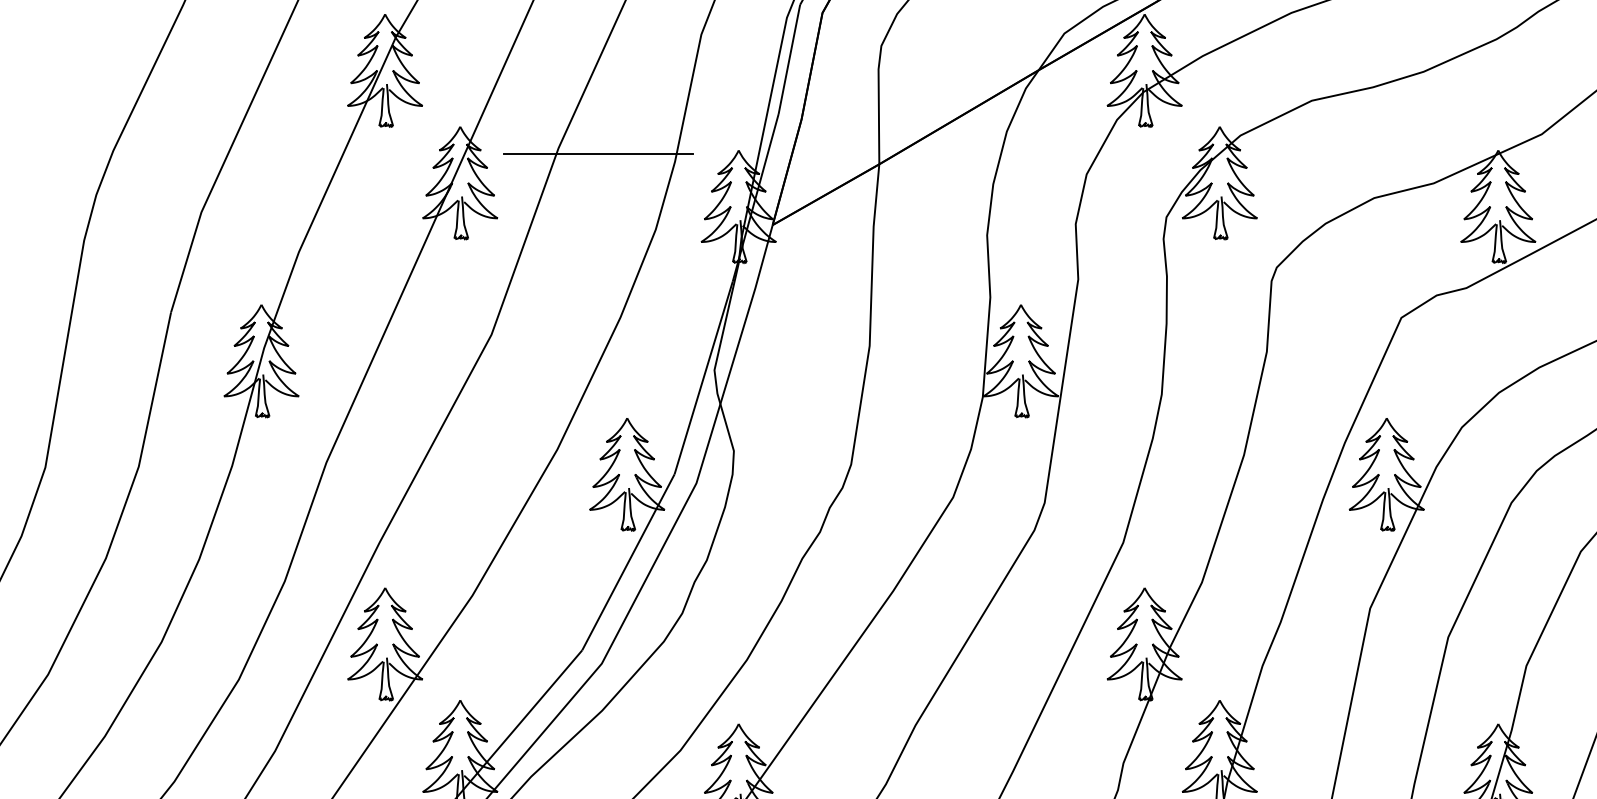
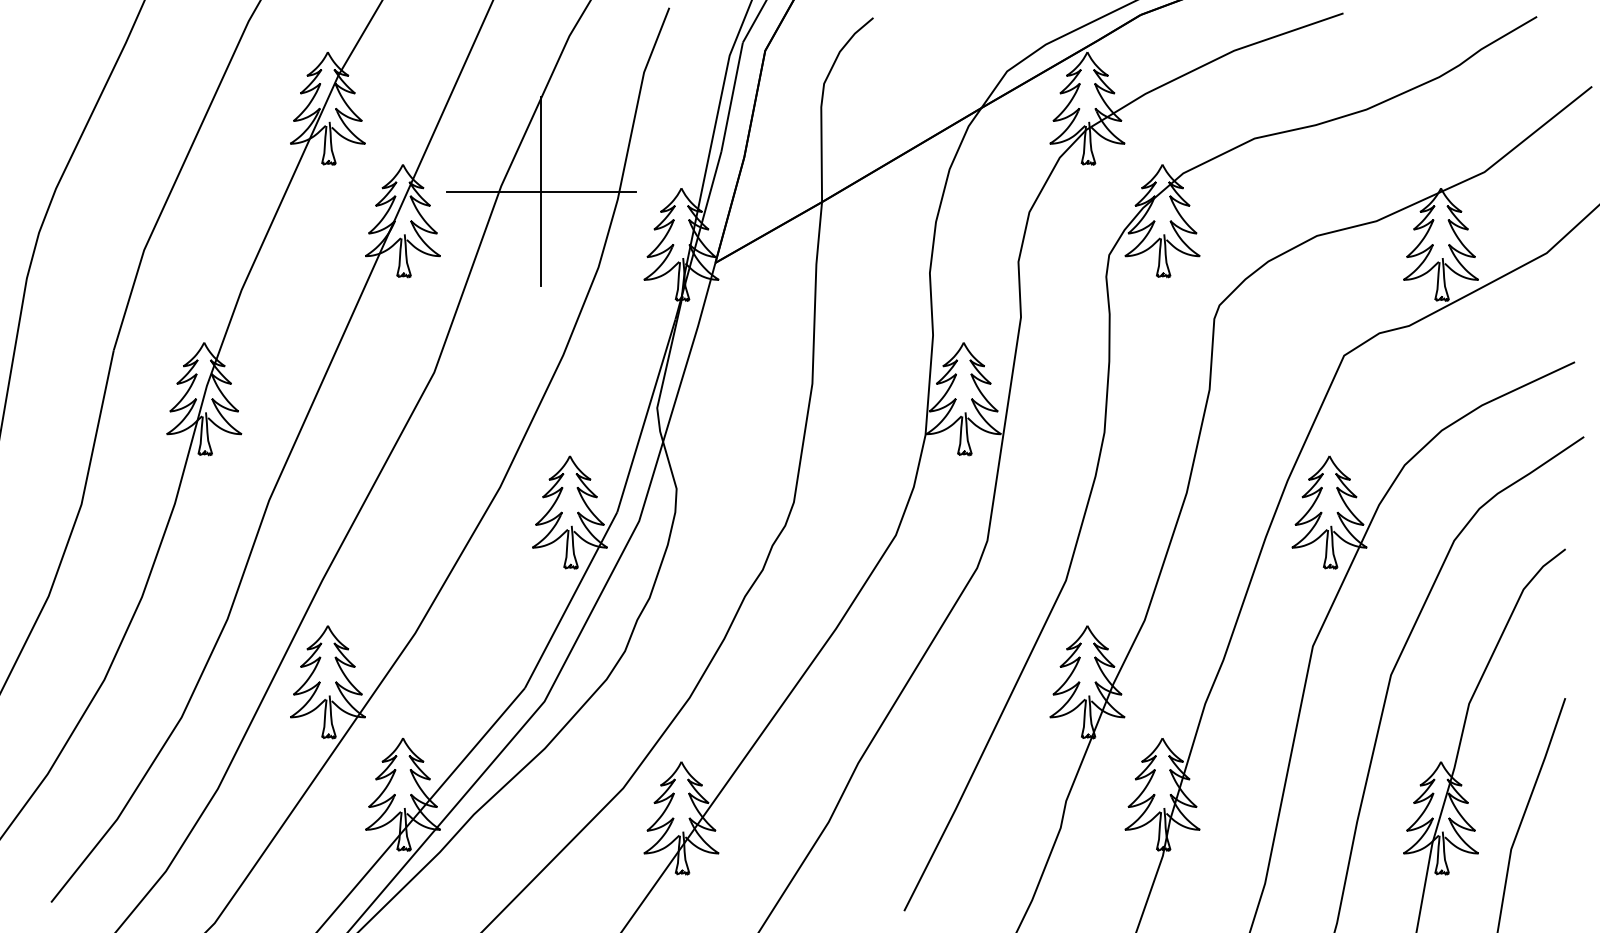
line: (598, 153) -> (541, 191), added

